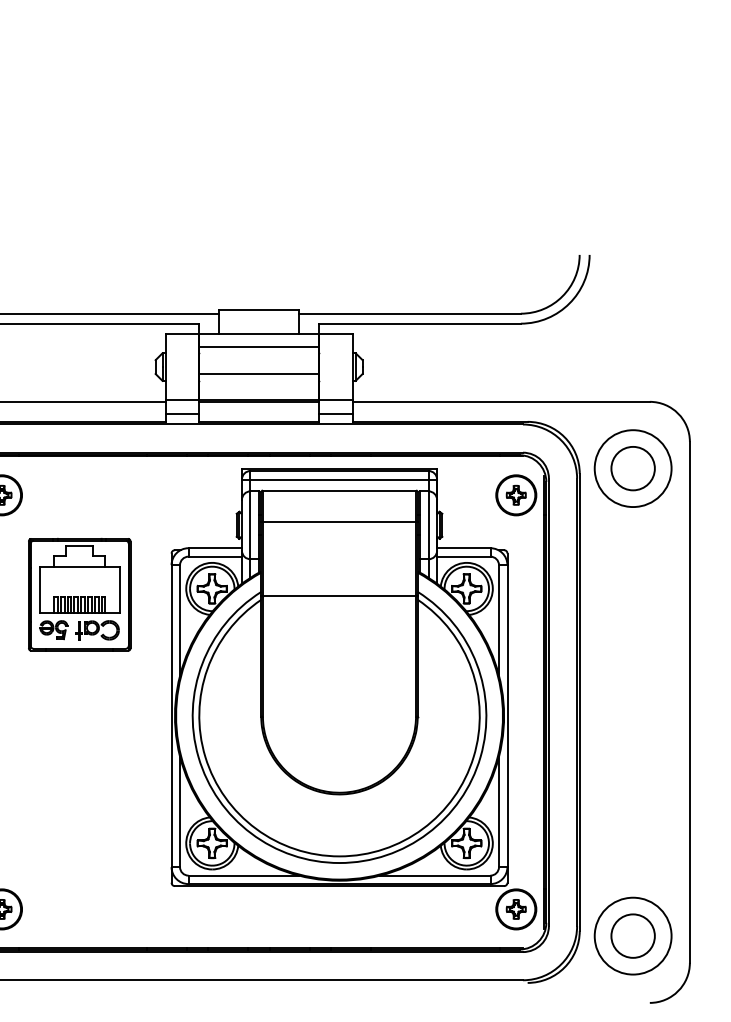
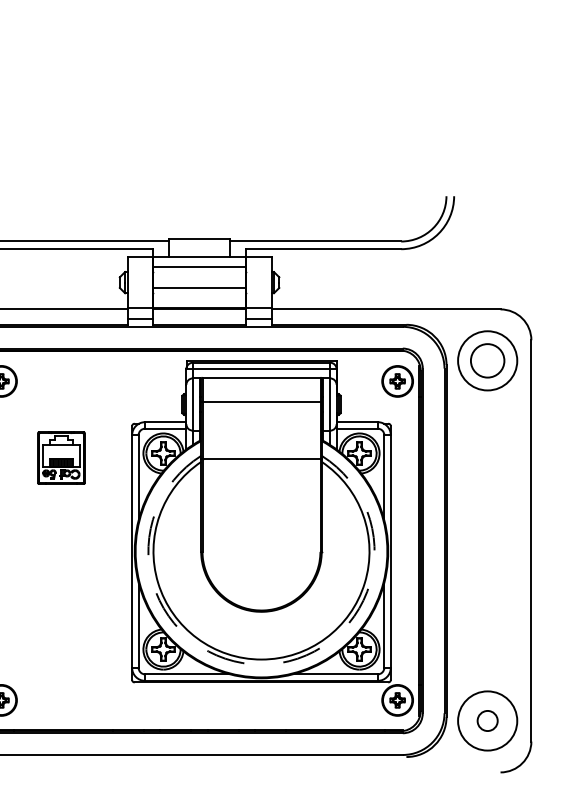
part: (79, 594) -> (61, 457), size x0.6
arc: (339, 863) -> (261, 665), solid -> dashed
circle: (632, 935) -> (487, 720), size x0.6

